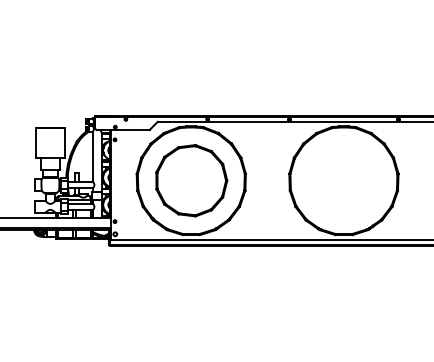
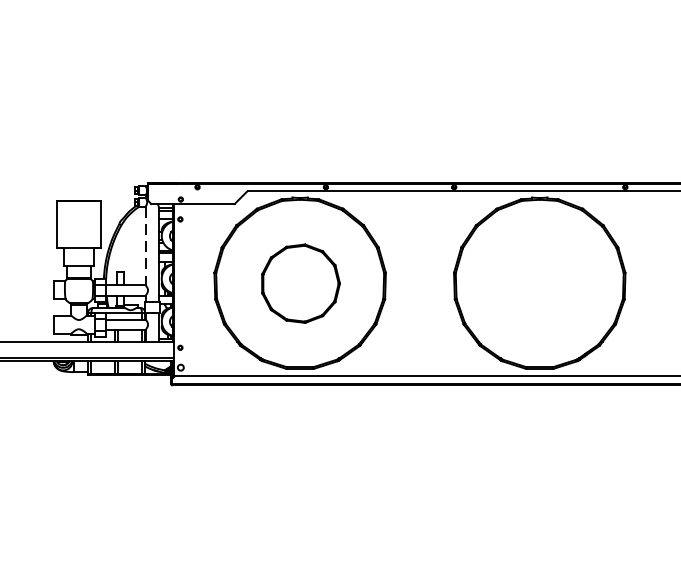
line: (92, 157) -> (145, 247), solid -> dashed
part: (191, 180) -> (300, 283), size x0.7

